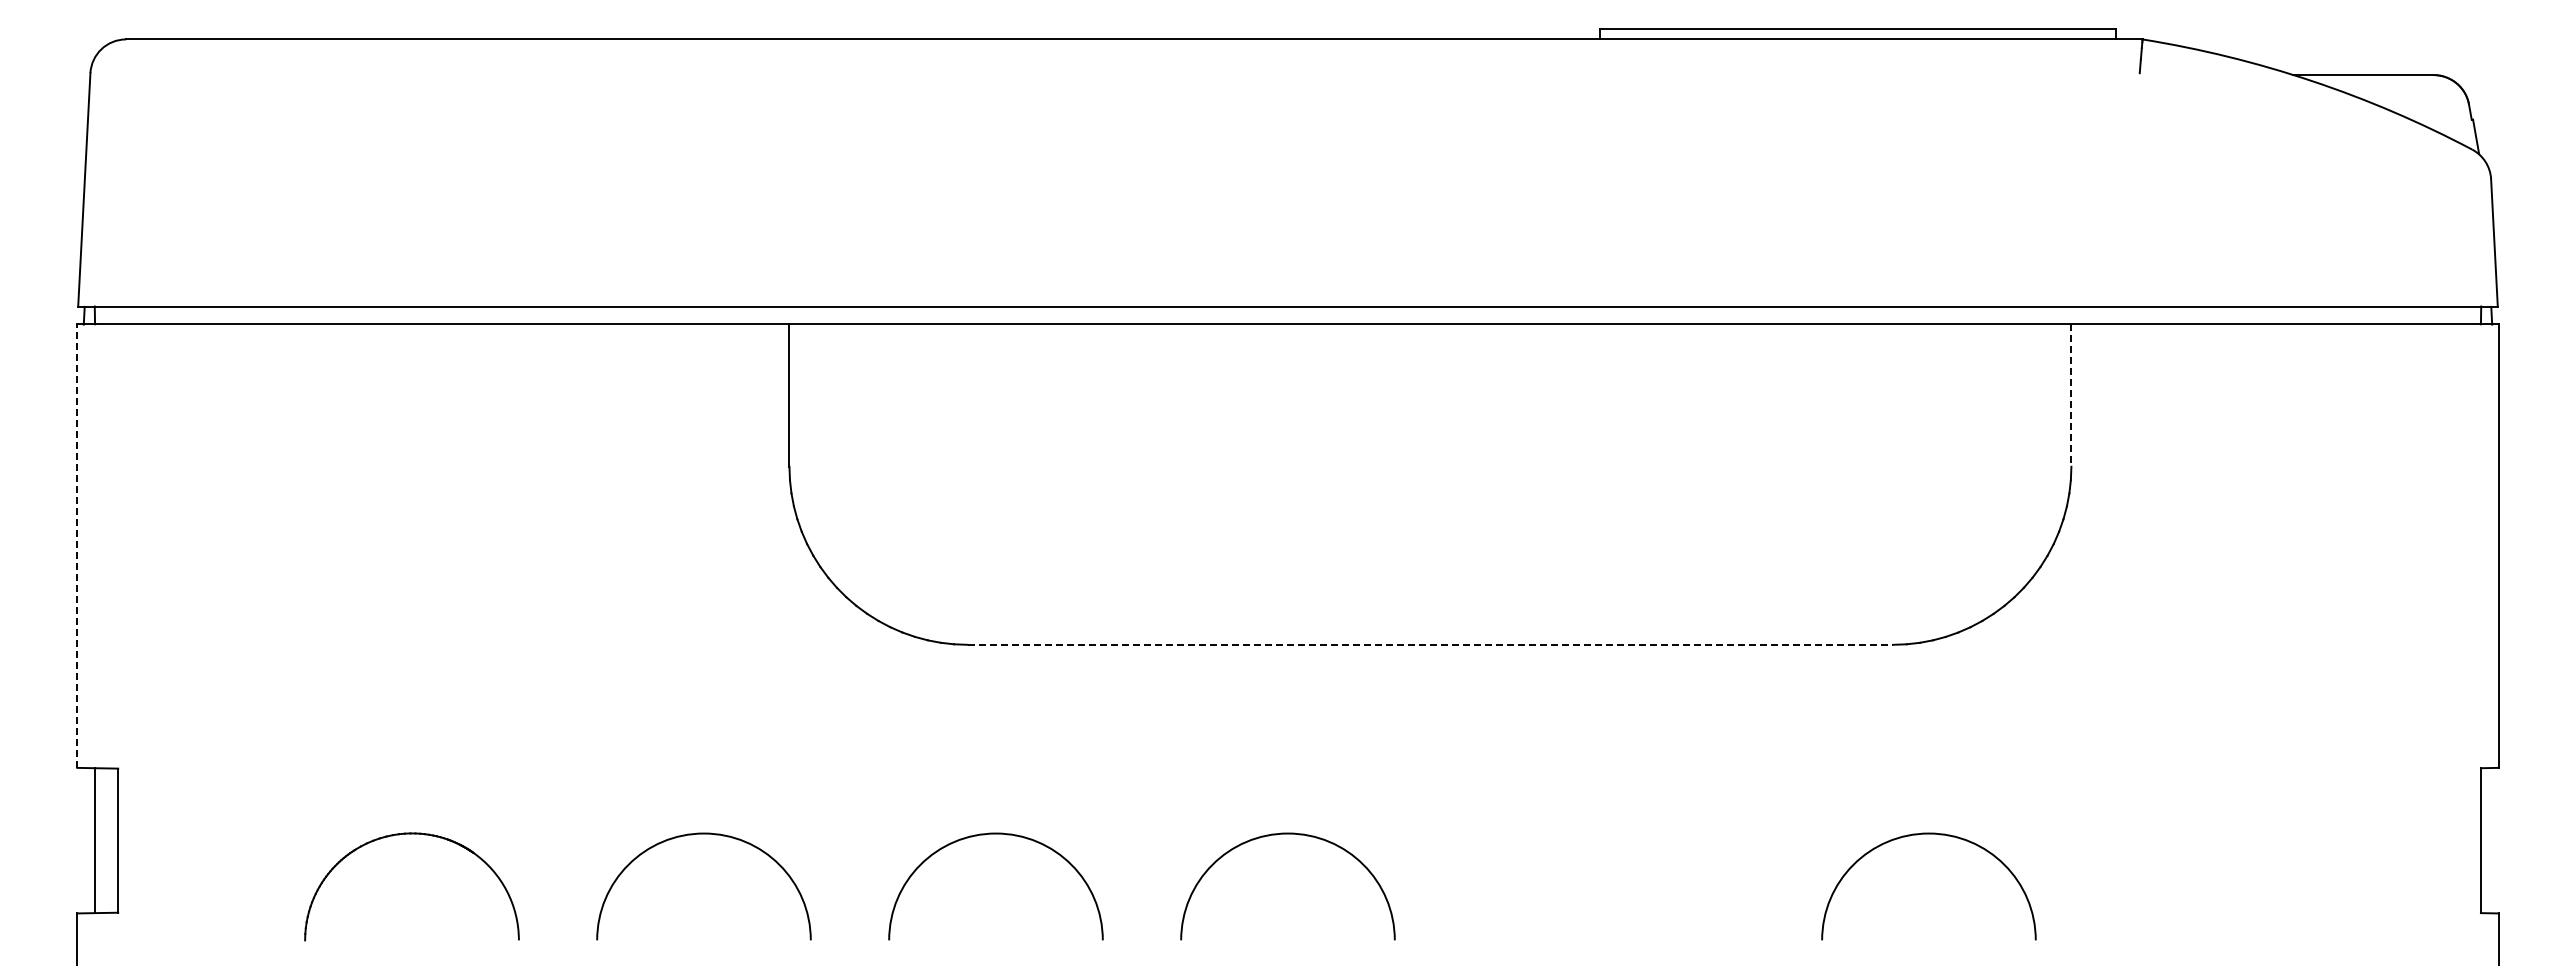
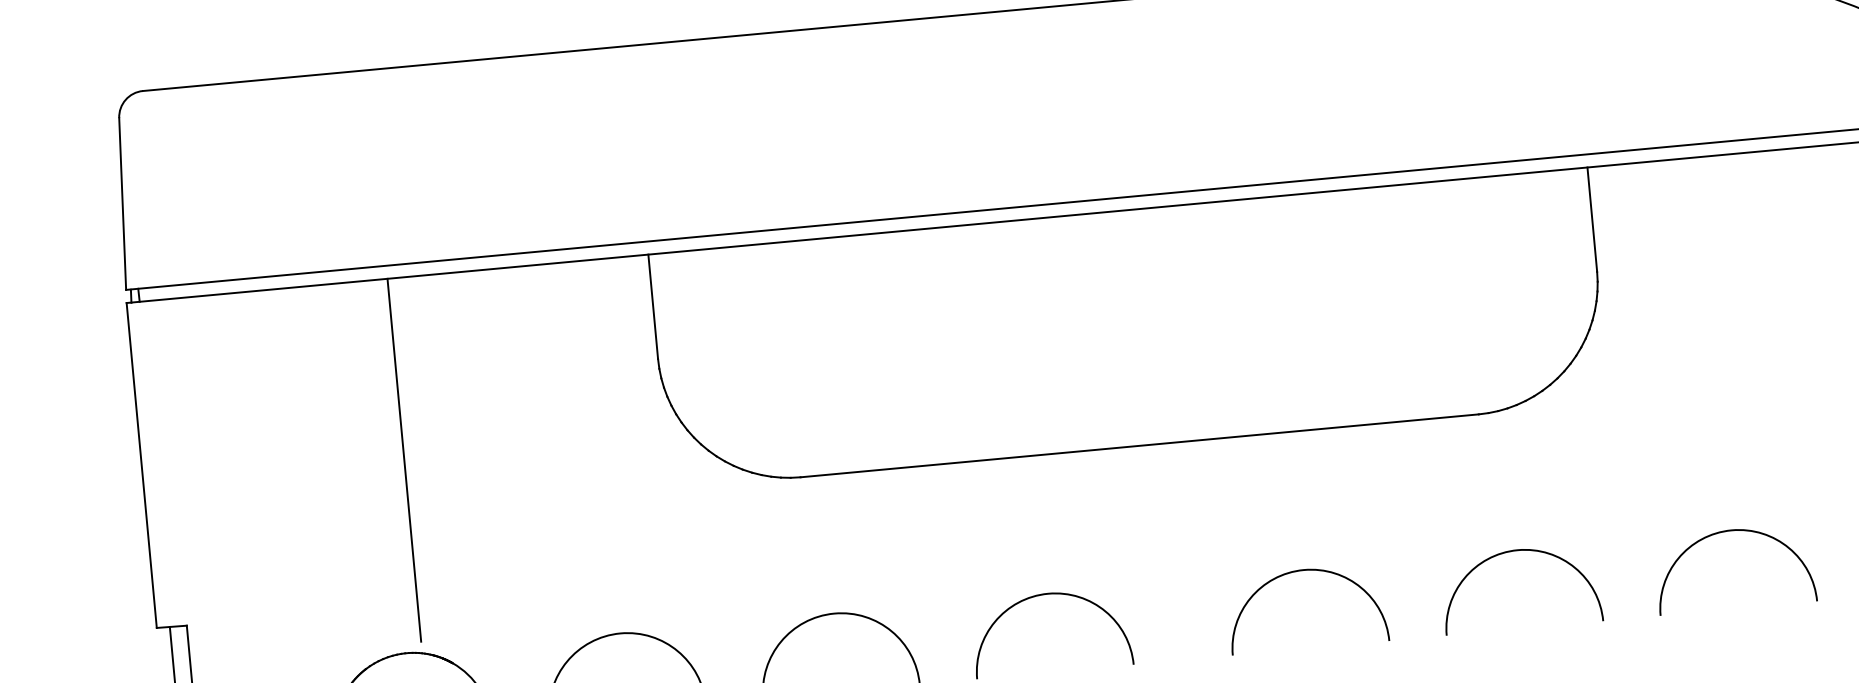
line: (2071, 396) -> (1592, 220), dashed -> solid
line: (77, 546) -> (141, 465), dashed -> solid
line: (433, 571) -> (404, 459), added
line: (1430, 644) -> (1139, 445), dashed -> solid
arc: (1636, 834) -> (1303, 570), added
arc: (2220, 834) -> (1731, 531), added

